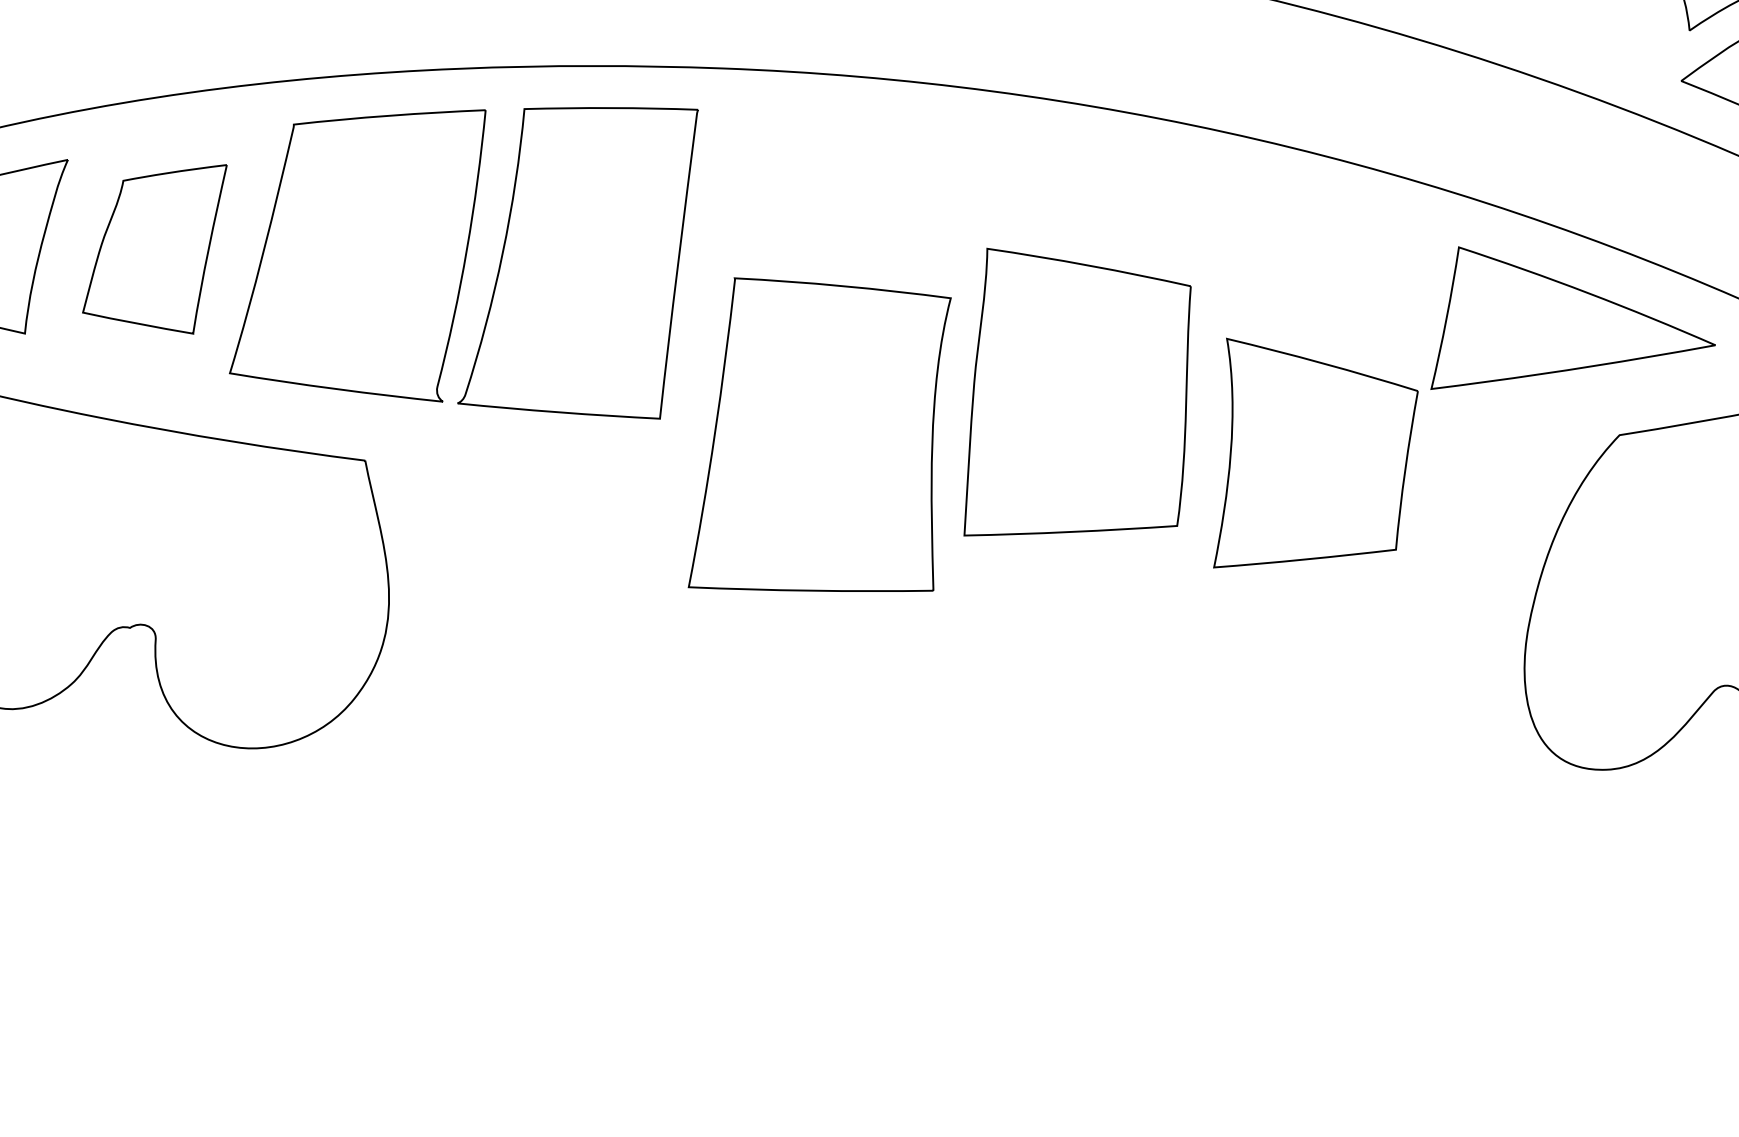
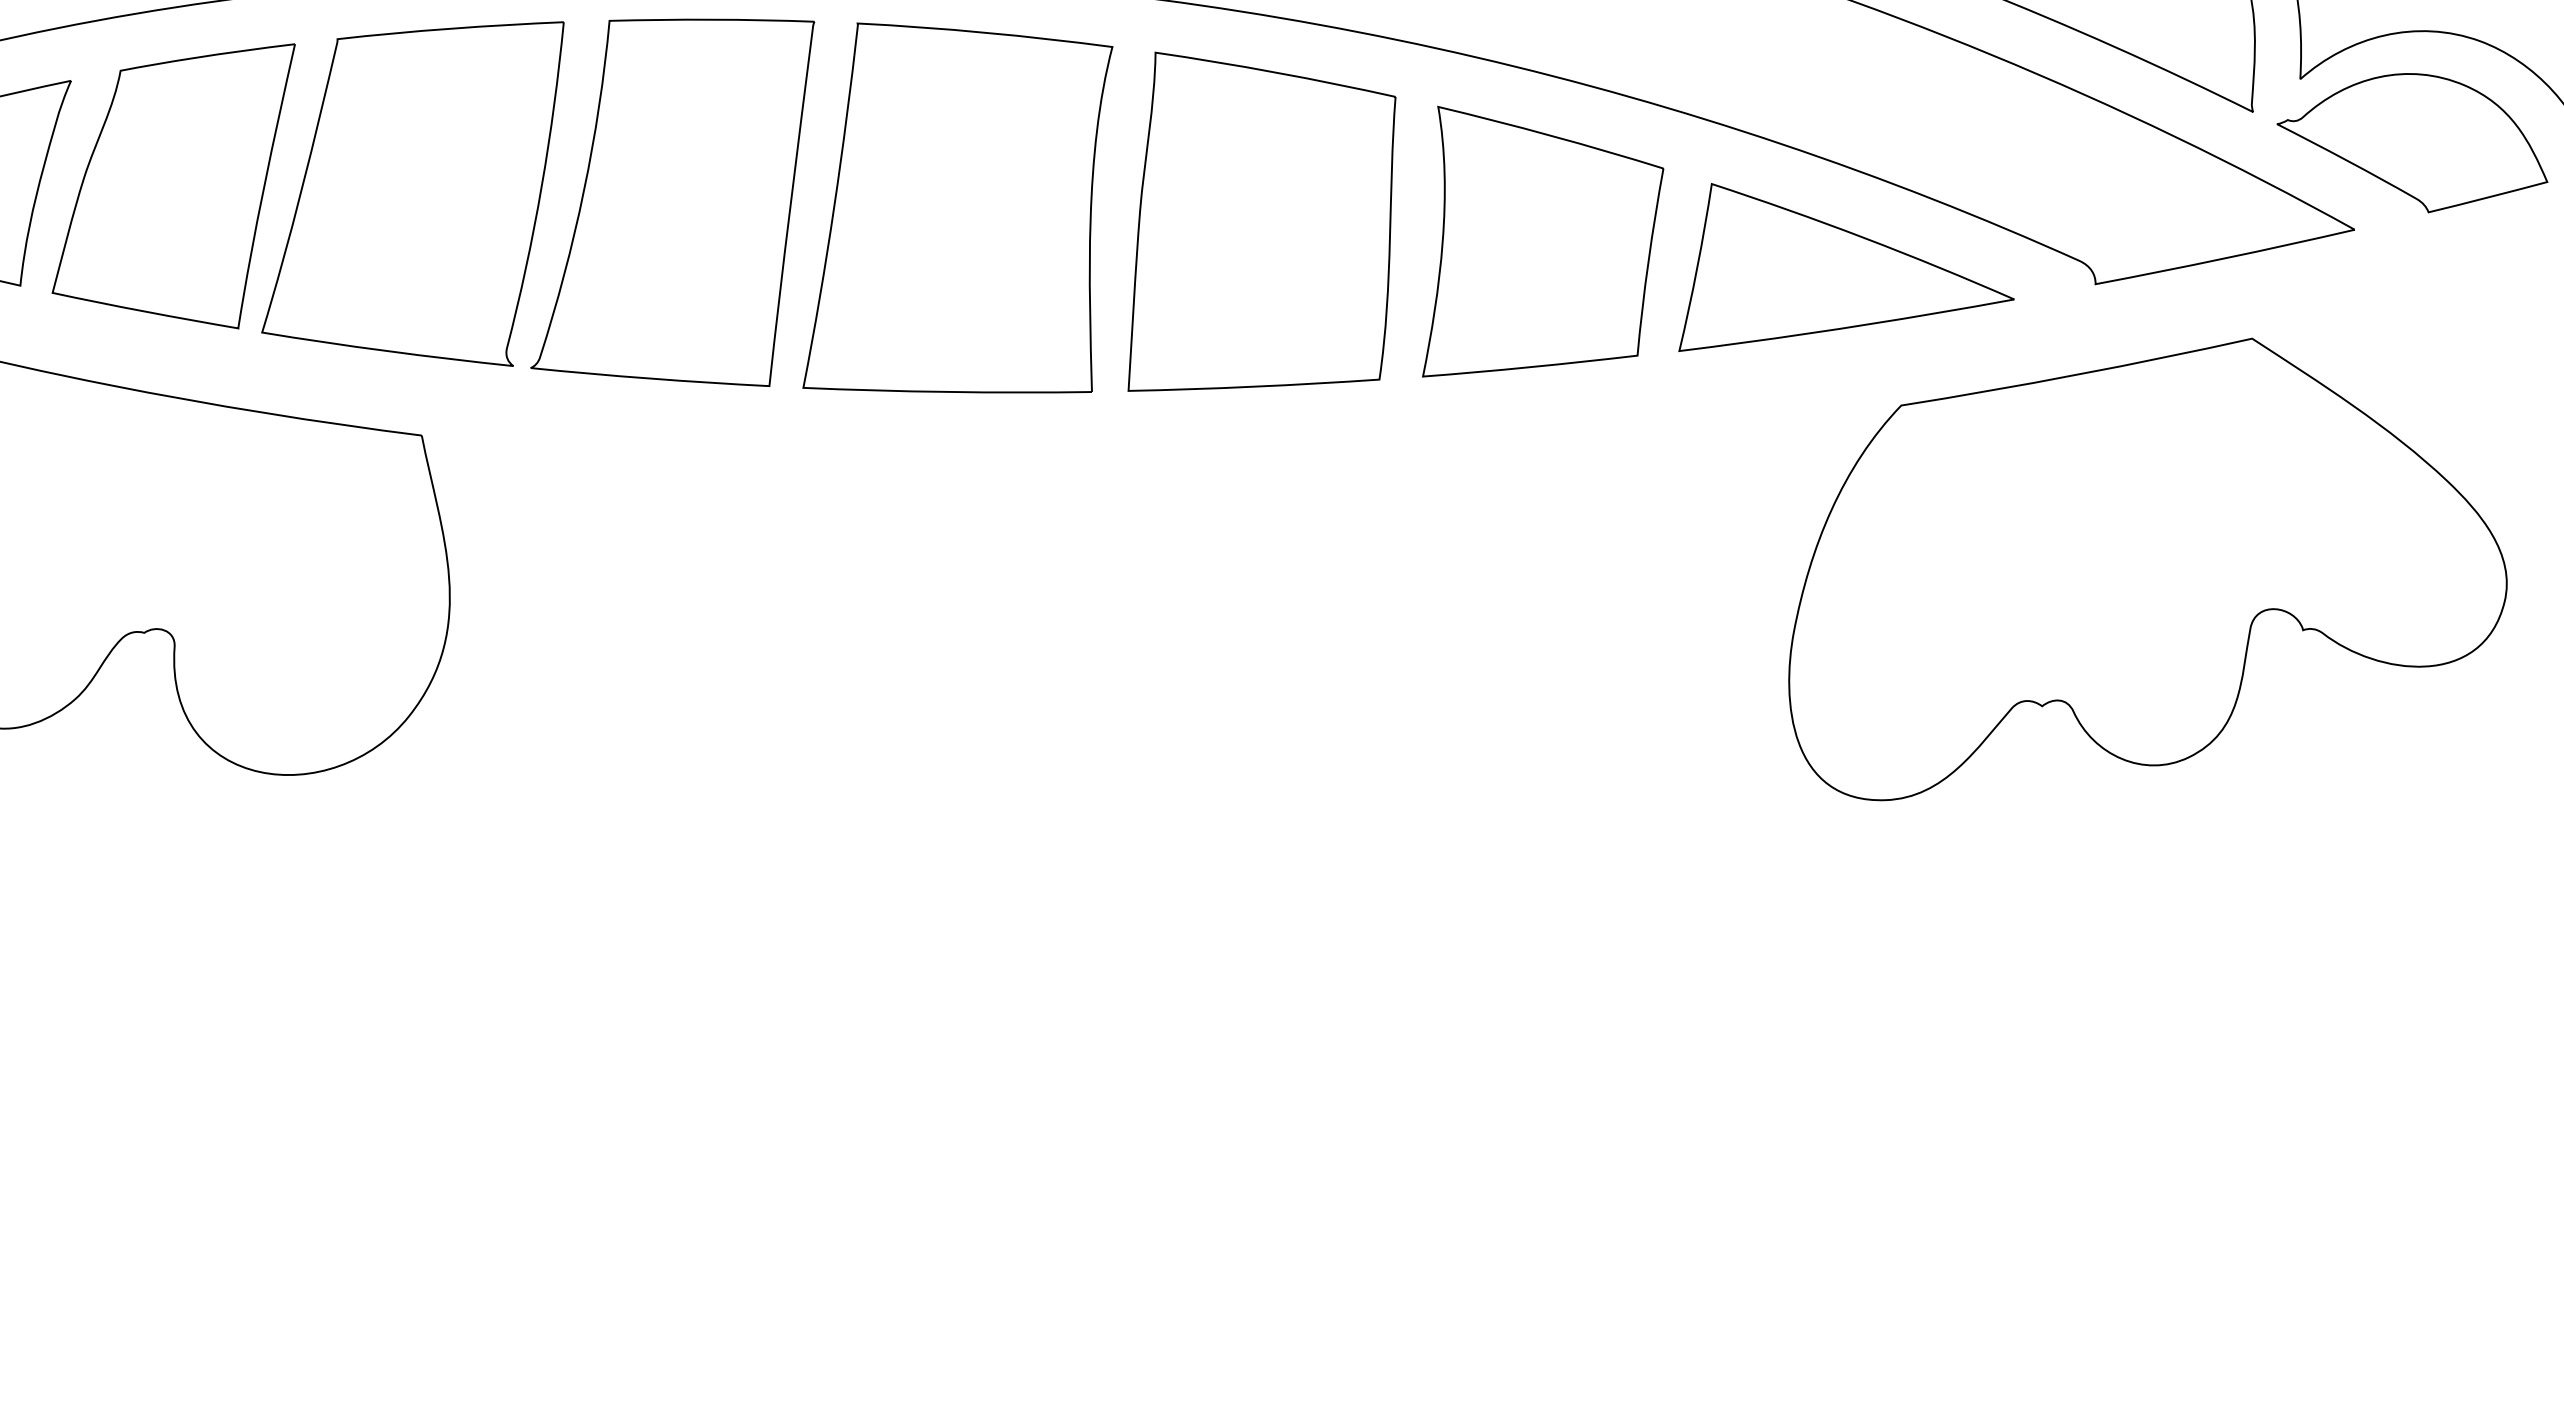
part: (154, 249) -> (173, 186), size x1.43
part: (1077, 391) -> (1261, 221), moved
part: (819, 434) -> (957, 207), moved
part: (1316, 452) -> (1543, 241), moved

